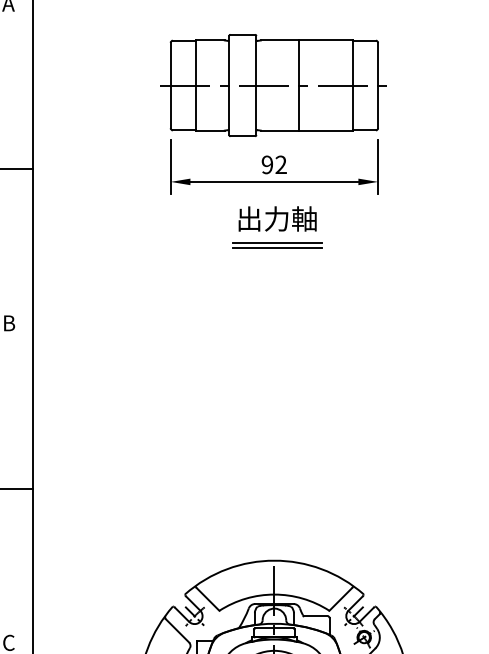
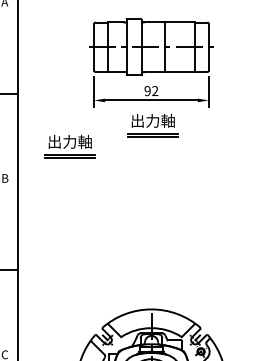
part: (125, 265) -> (69, 146), added

